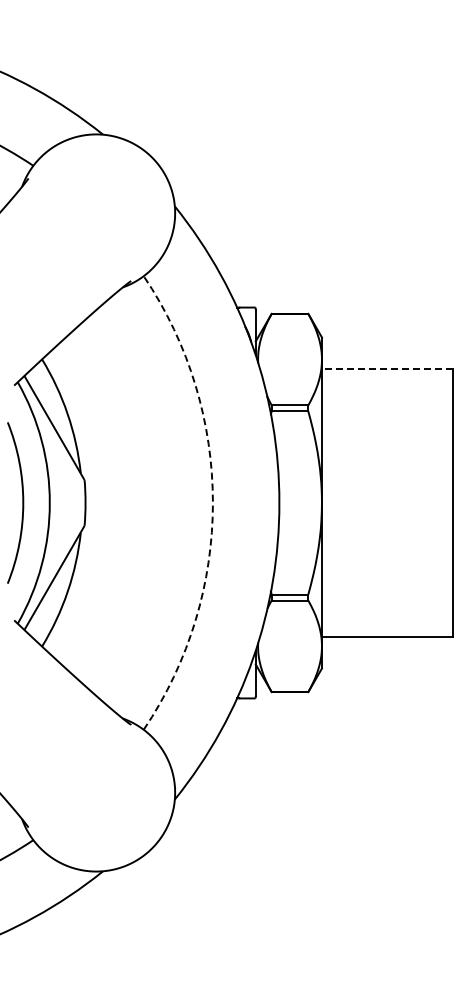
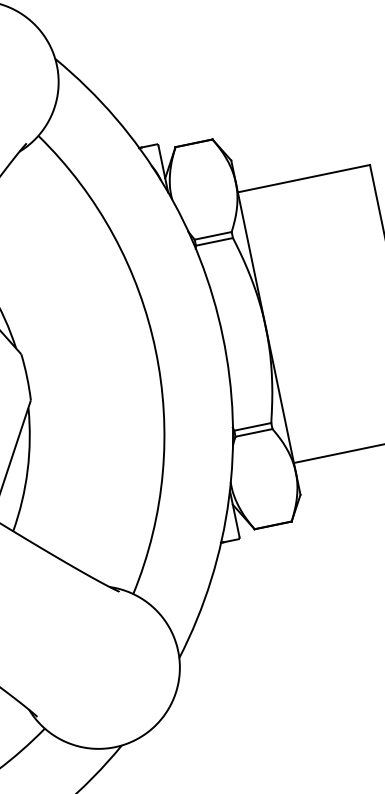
line: (386, 369) -> (303, 179), dashed -> solid
arc: (212, 502) -> (155, 350), dashed -> solid

